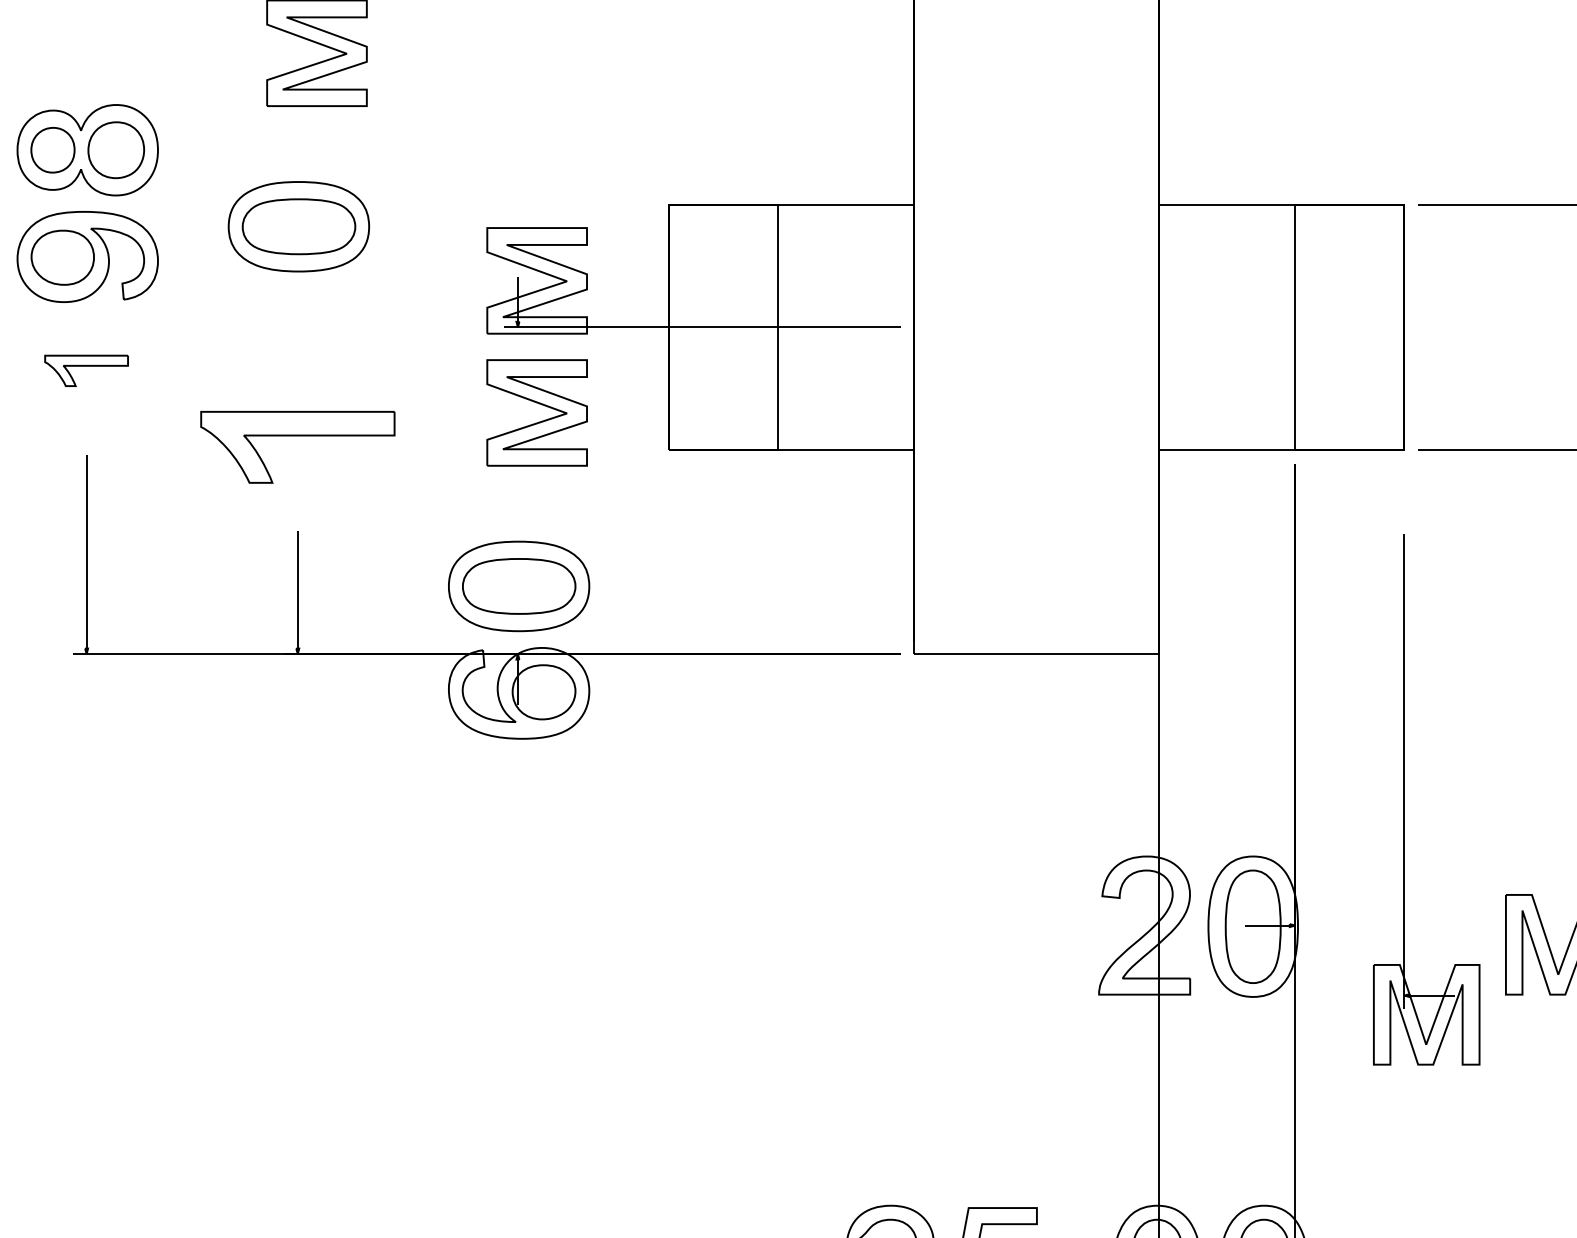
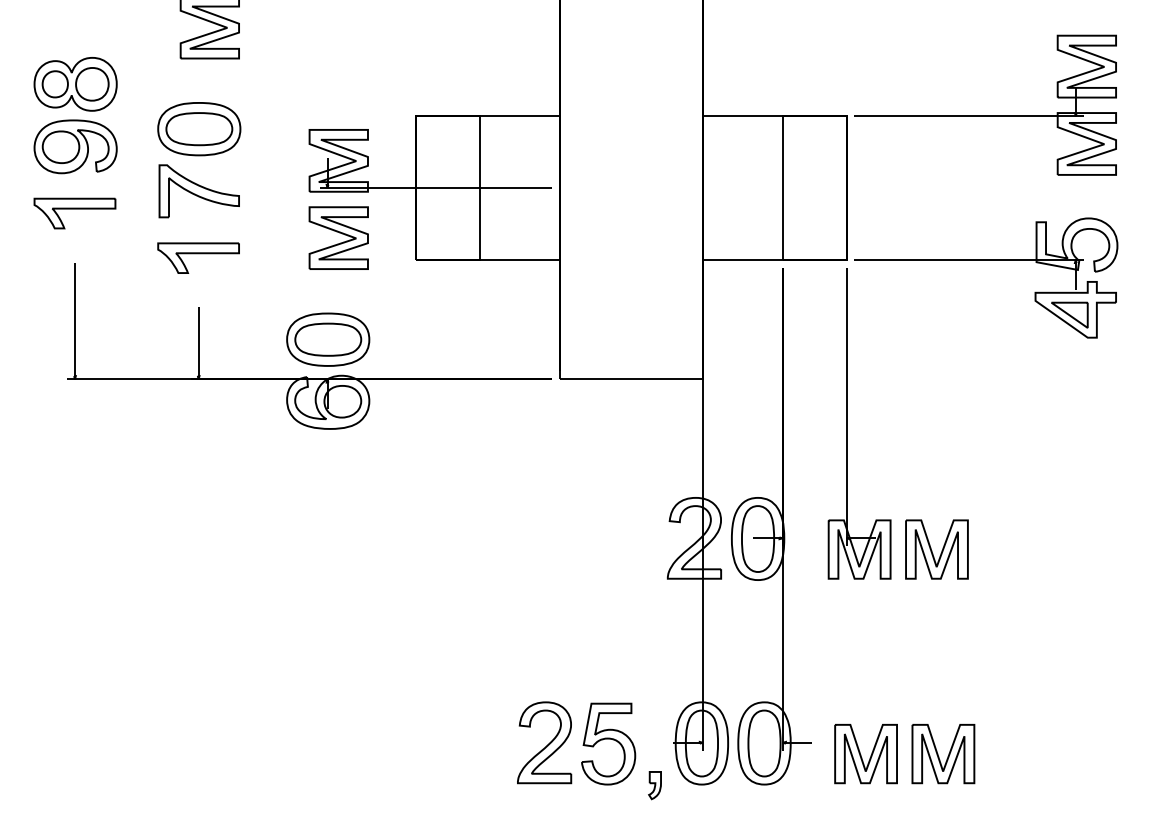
part: (297, 333) -> (198, 191), added
part: (85, 370) -> (74, 213), size x1.67
part: (297, 445) -> (198, 257), size x0.71
part: (1405, 799) -> (847, 423), moved

